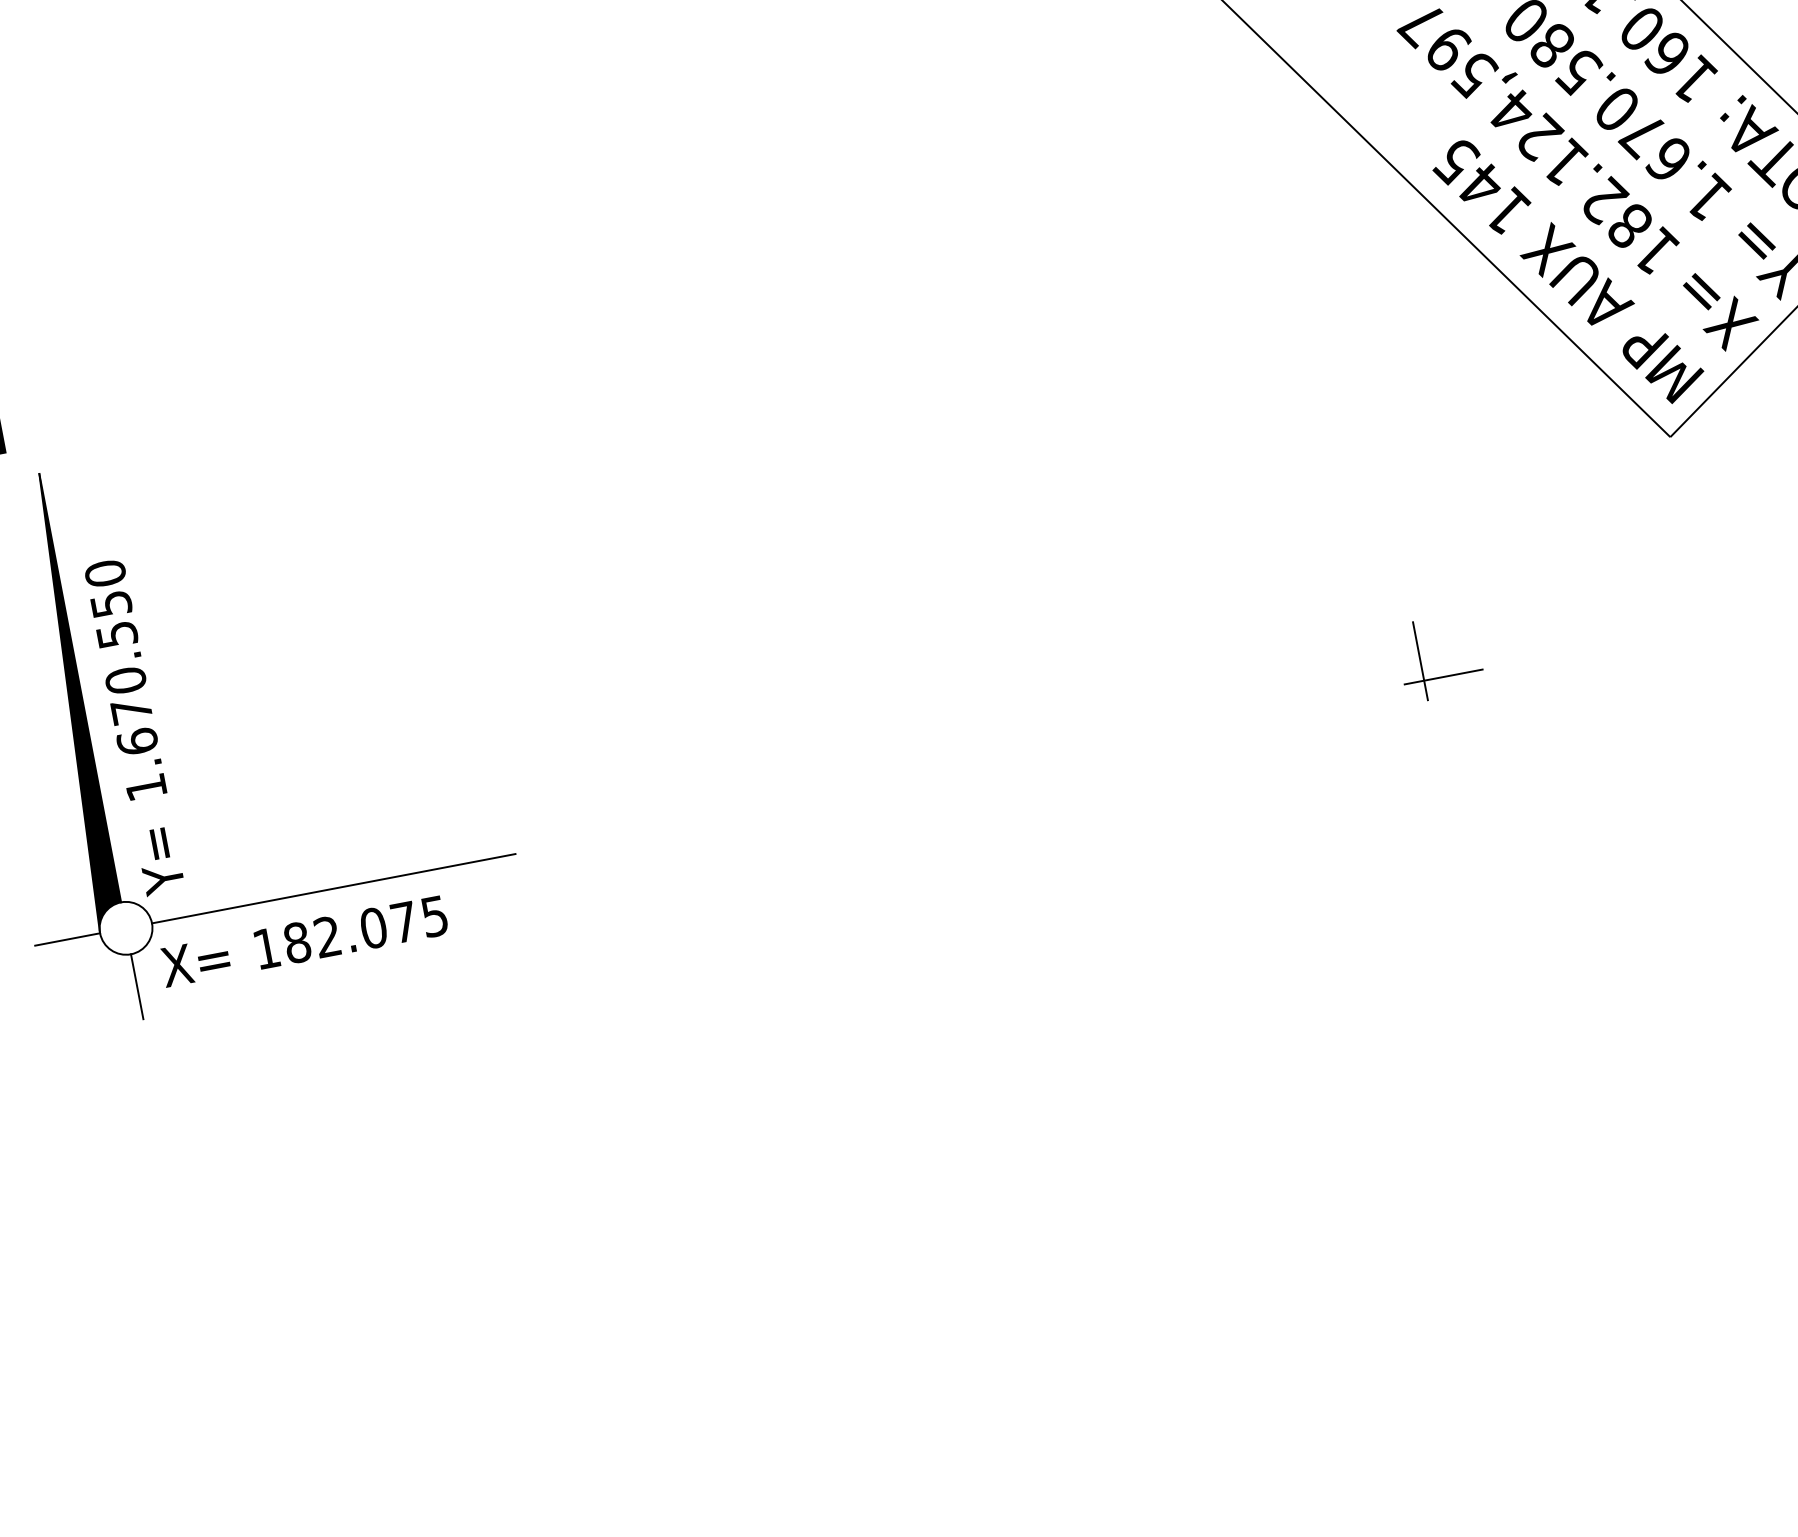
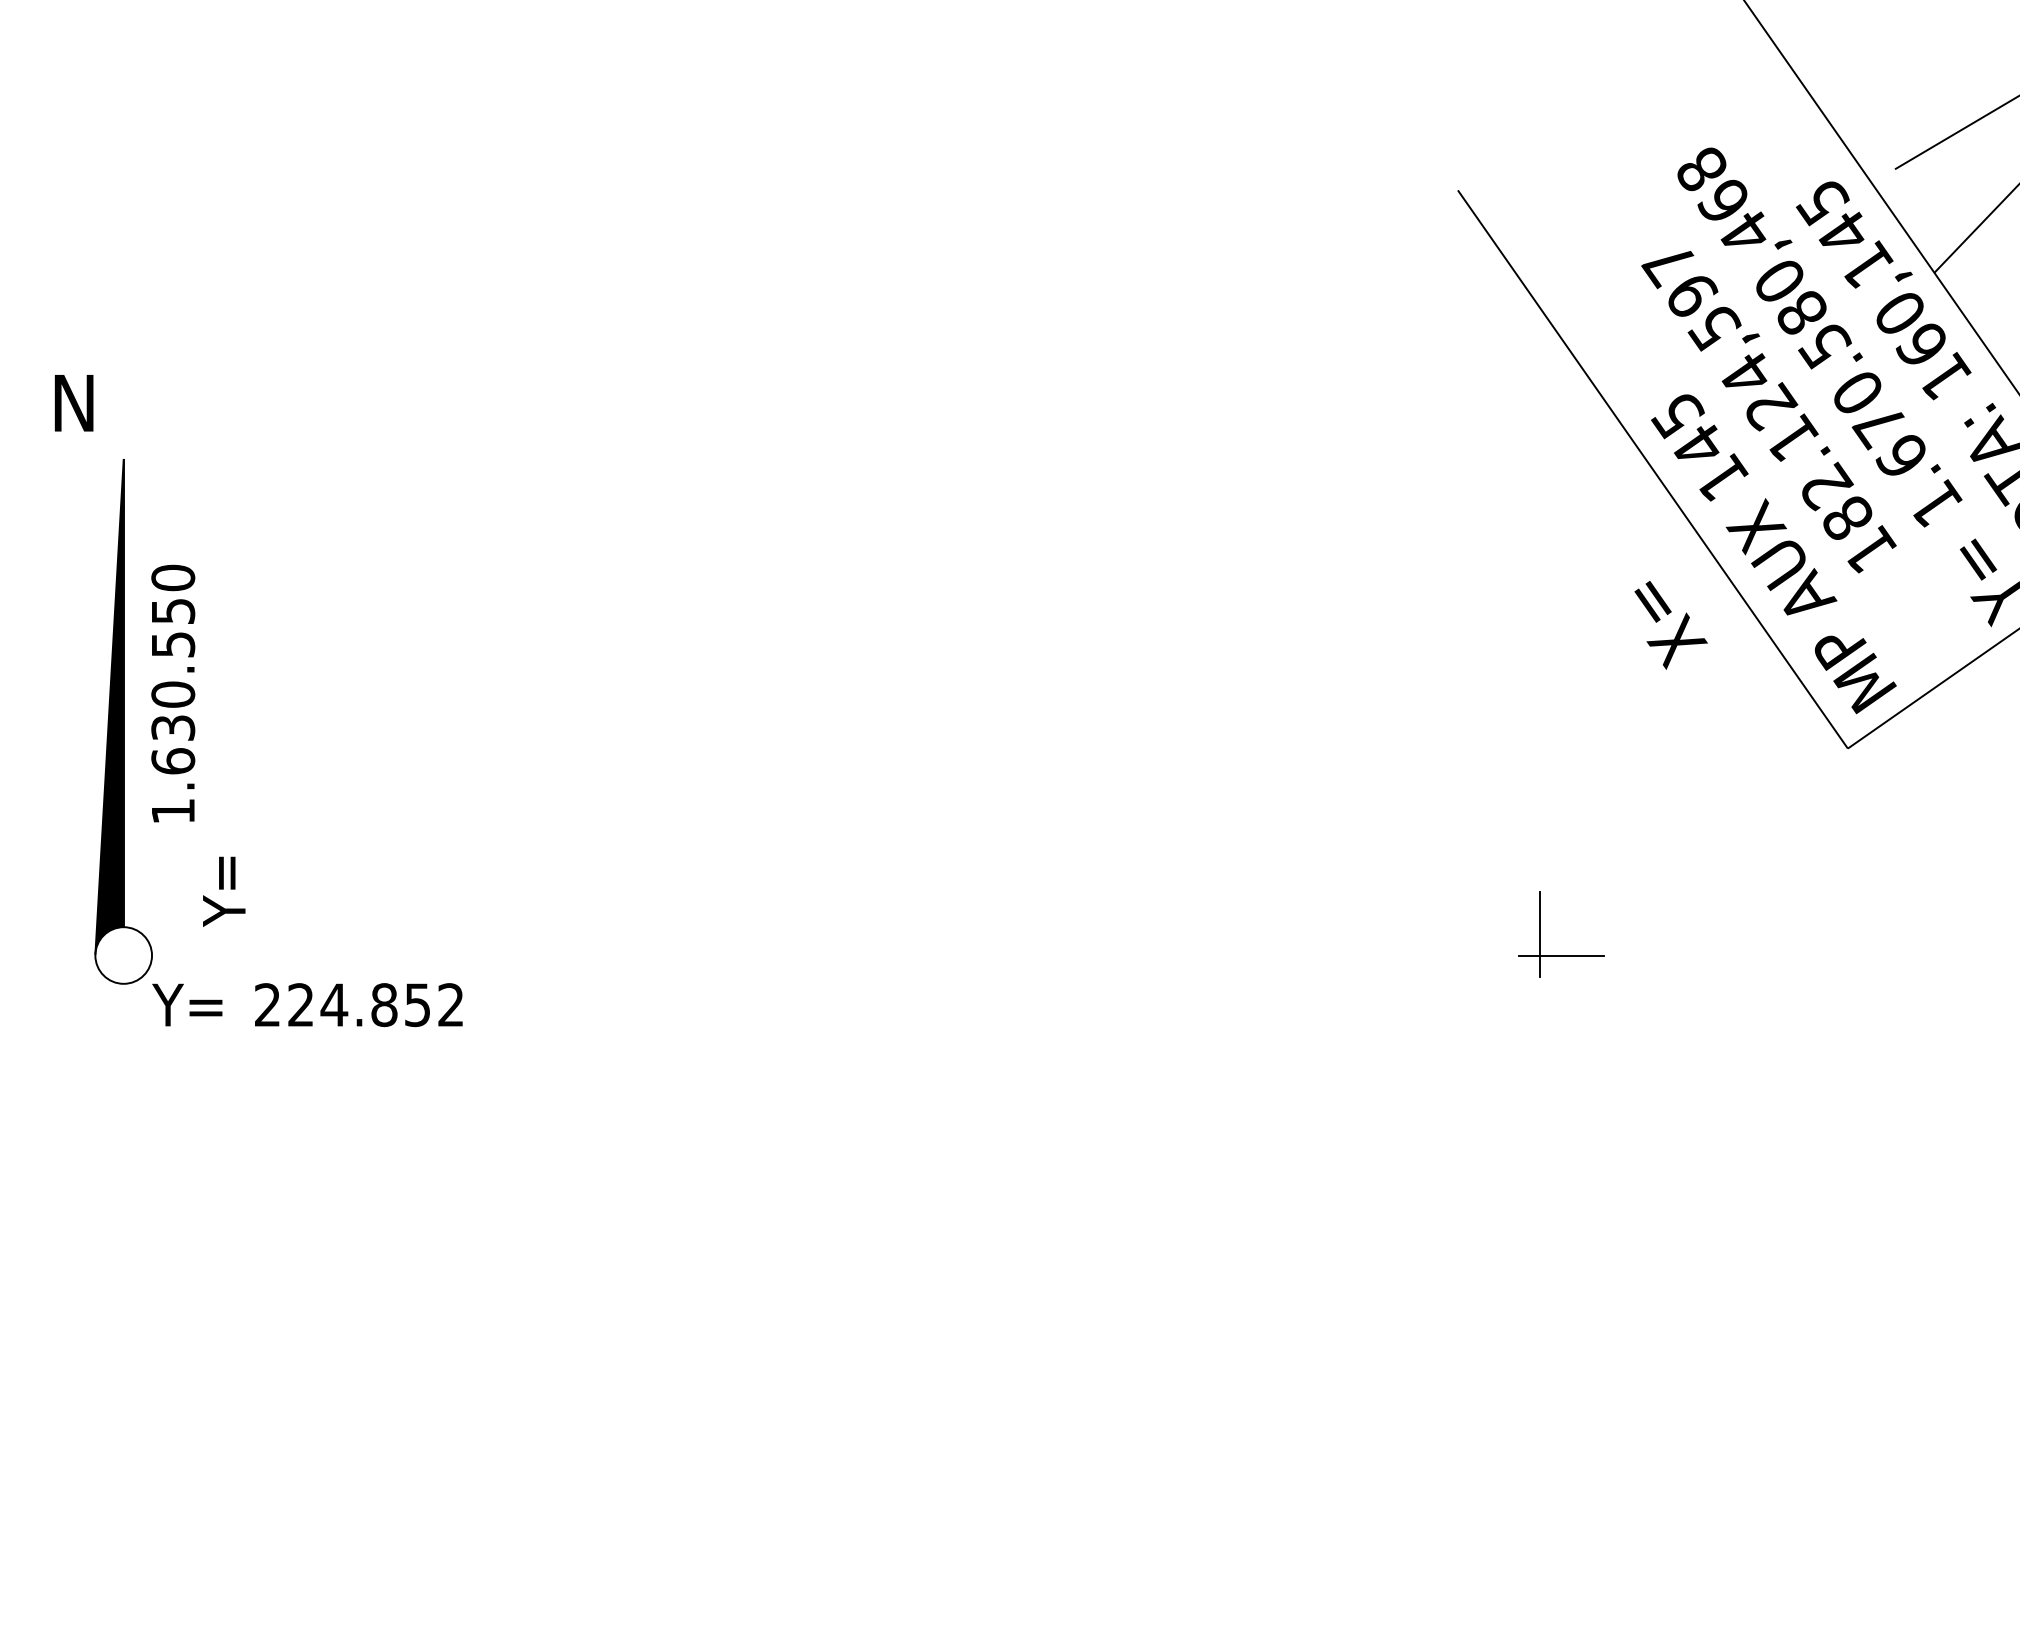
text: (1721, 310) -> (1670, 625), moved
text: (131, 710) -> (173, 727), 1.670.550 -> 1.630.550
text: (160, 860) -> (224, 891), moved
line: (333, 888) -> (350, 955), removed
text: (350, 932) -> (359, 1005), 182.075 -> 224.852
line: (67, 939) -> (59, 955), removed
text: (194, 961) -> (189, 1004), X= -> Y=
line: (136, 986) -> (123, 1018), removed

